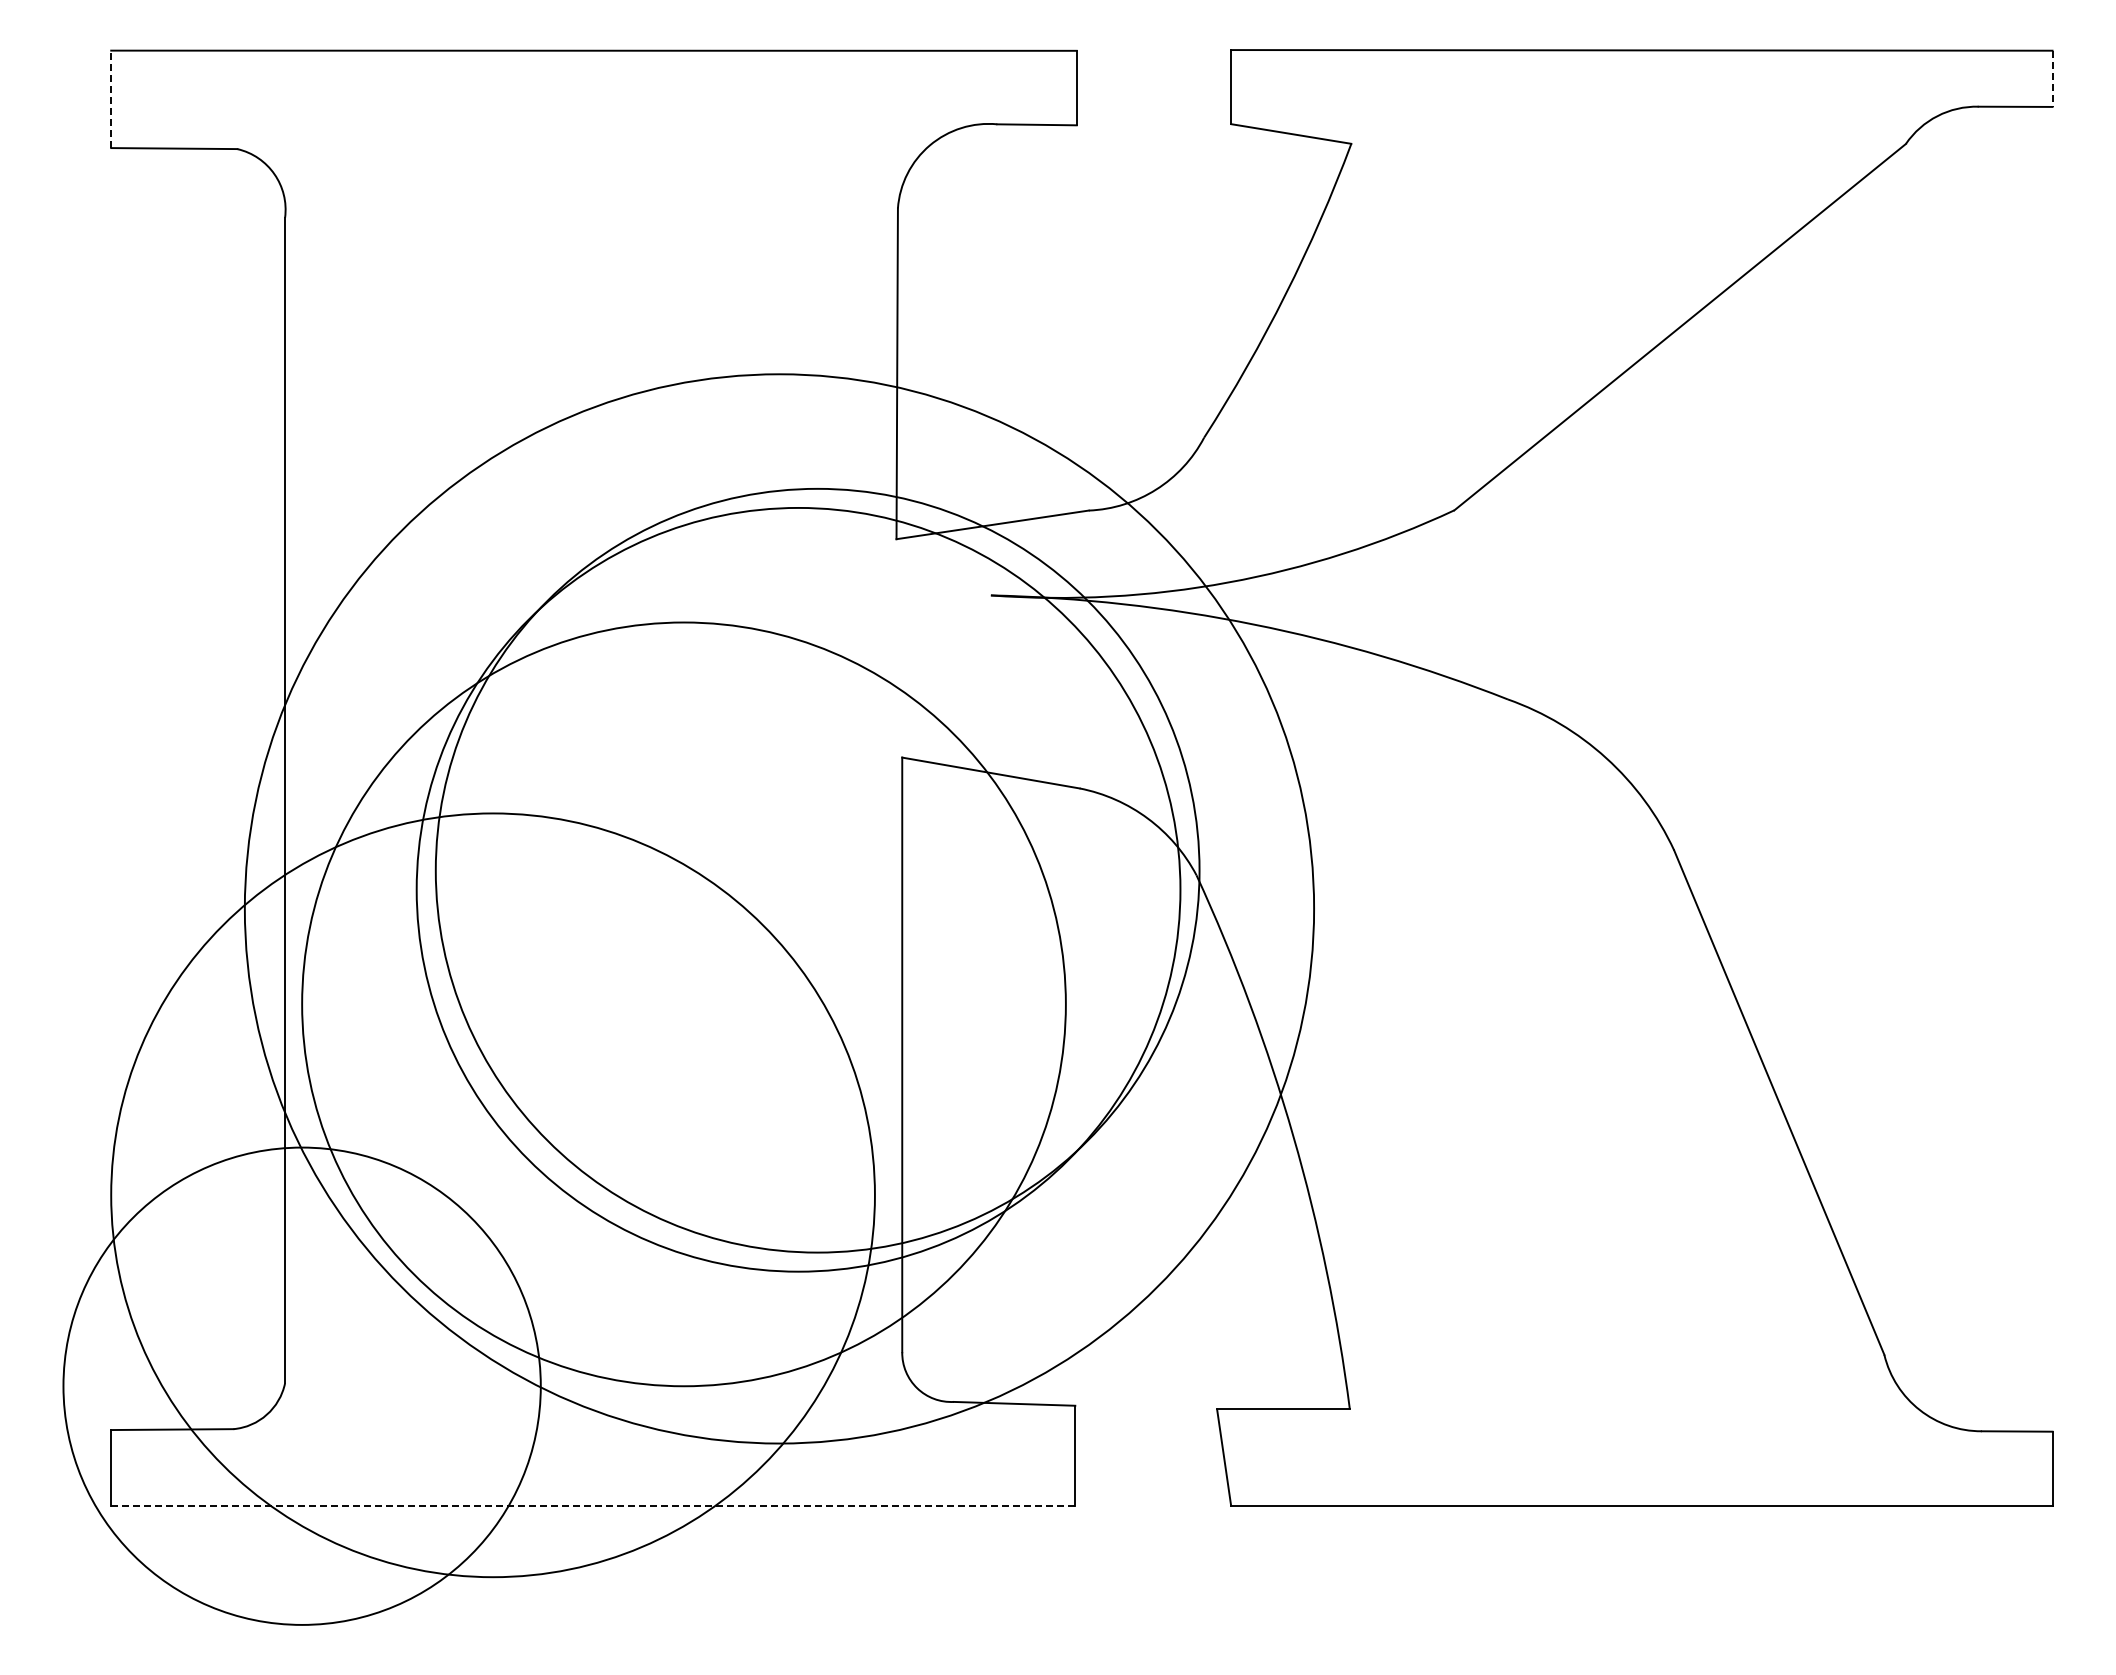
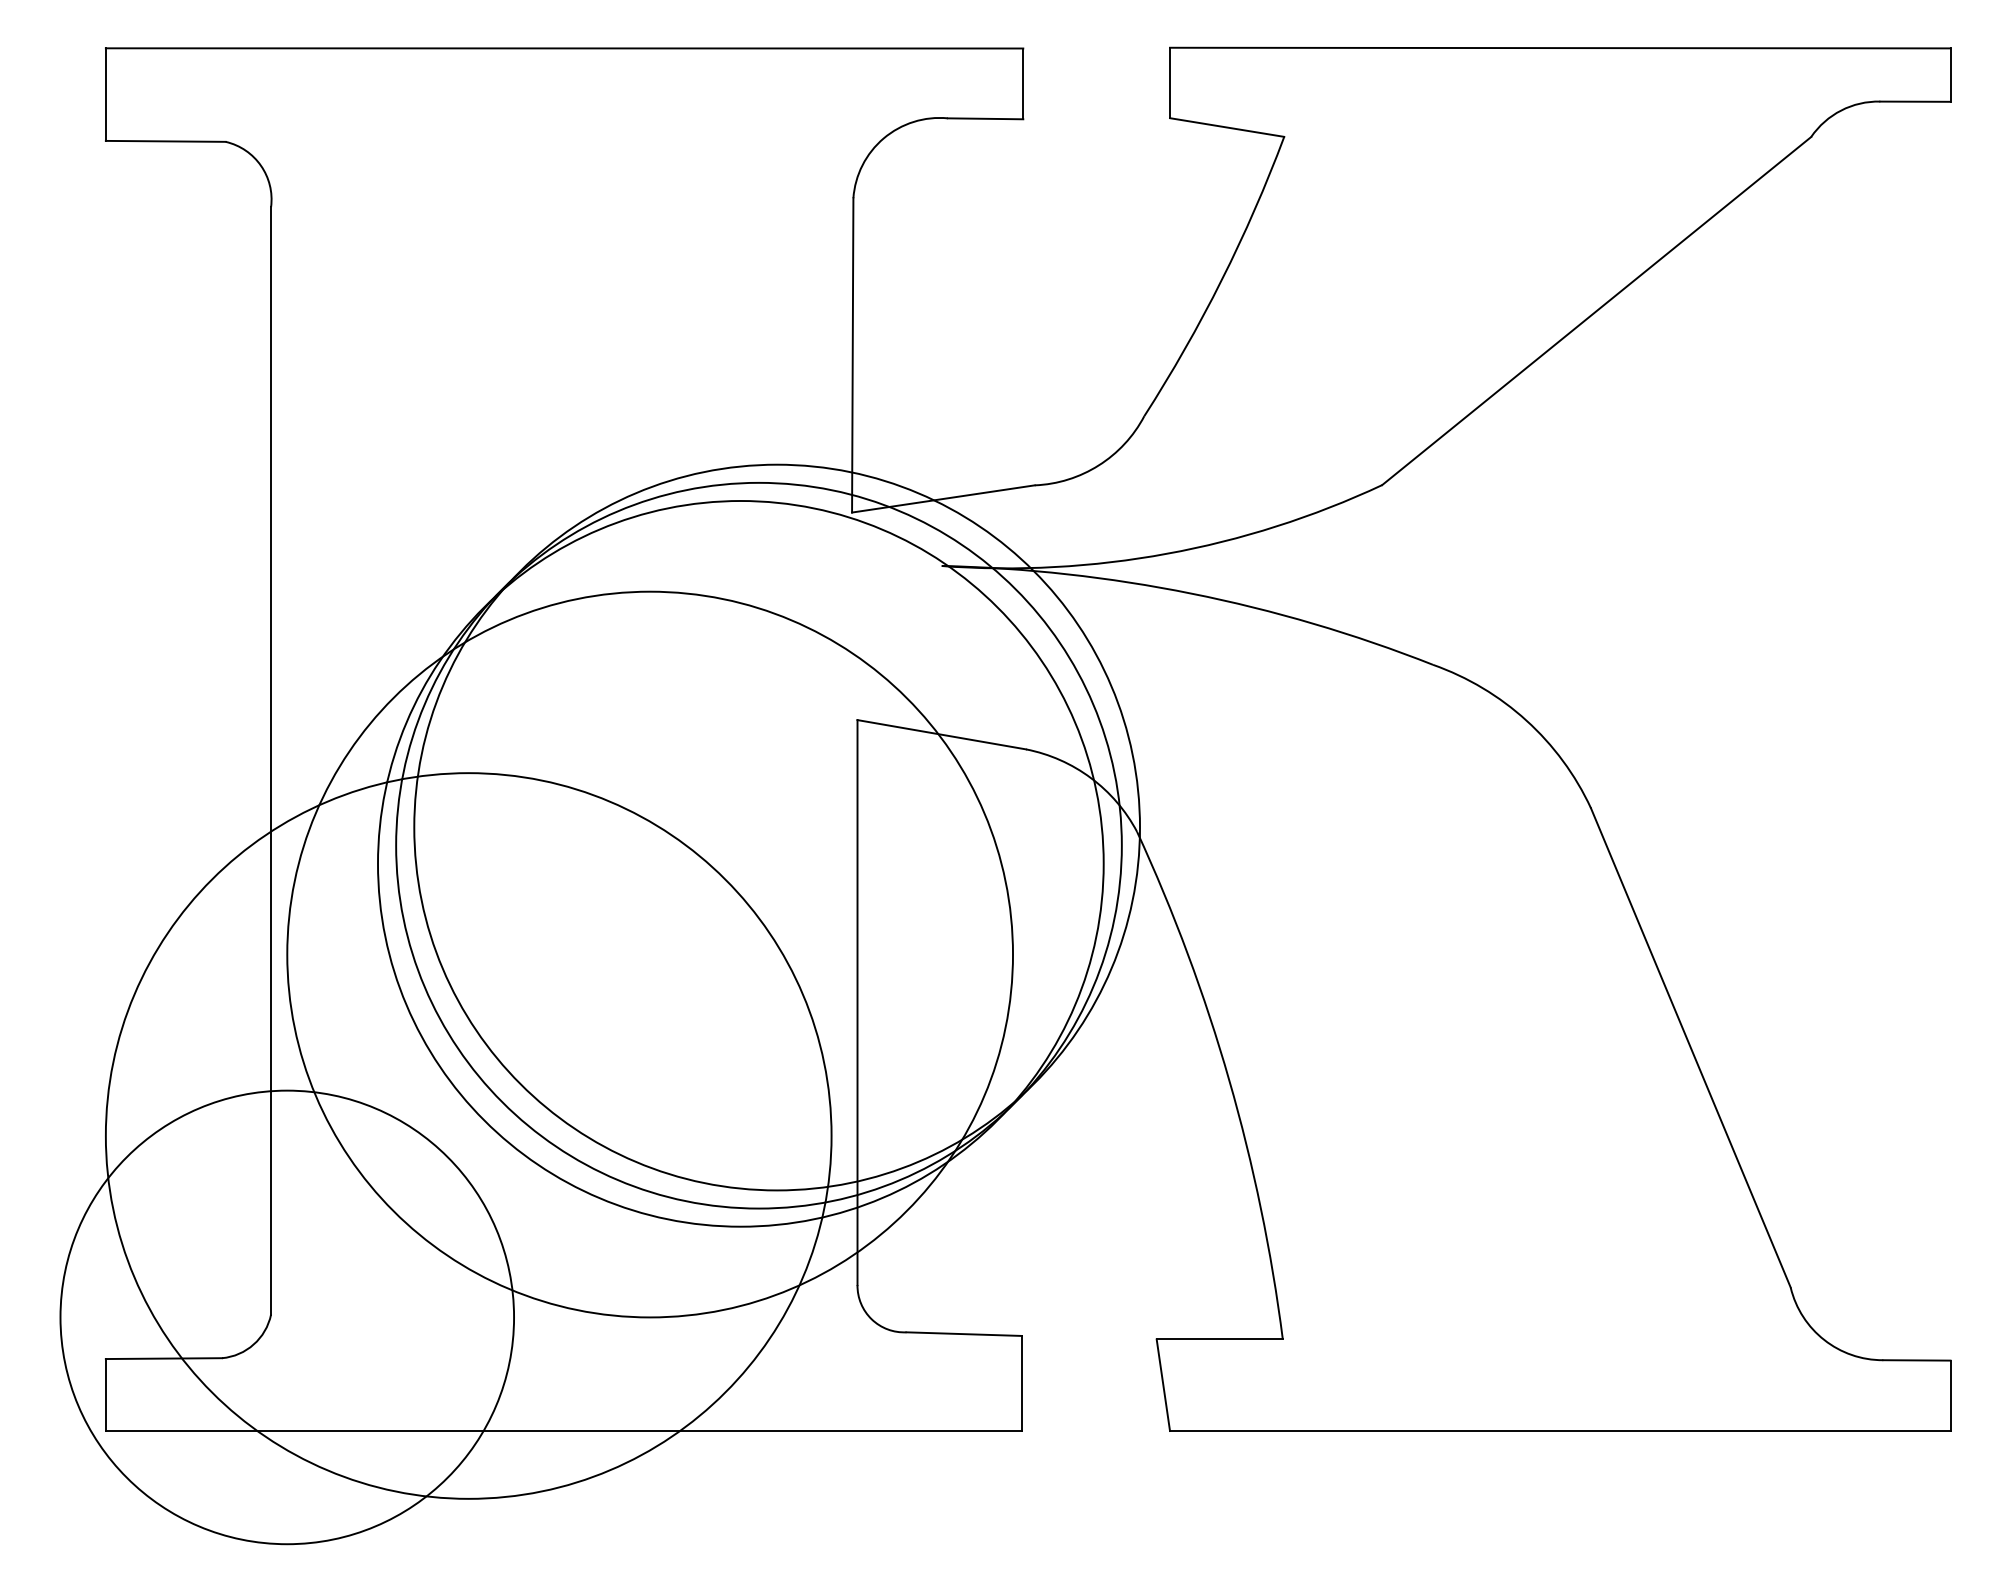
line: (2052, 79) -> (1950, 75), dashed -> solid
line: (111, 99) -> (106, 94), dashed -> solid
circle: (779, 908) -> (740, 863), size x0.71
line: (592, 1505) -> (563, 1430), dashed -> solid

